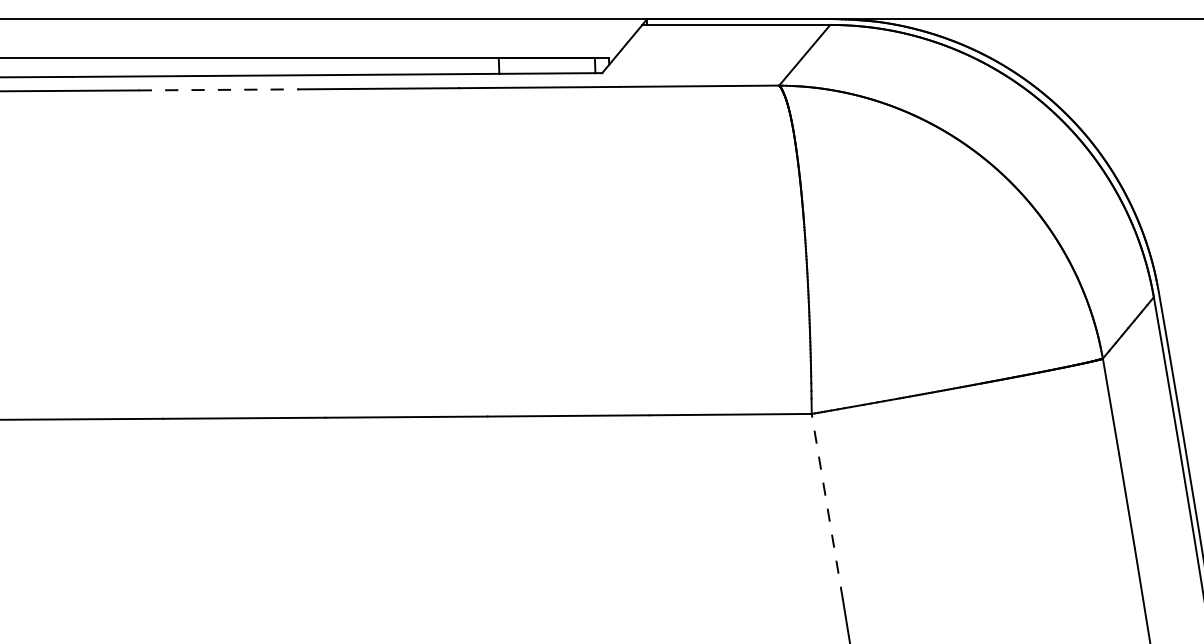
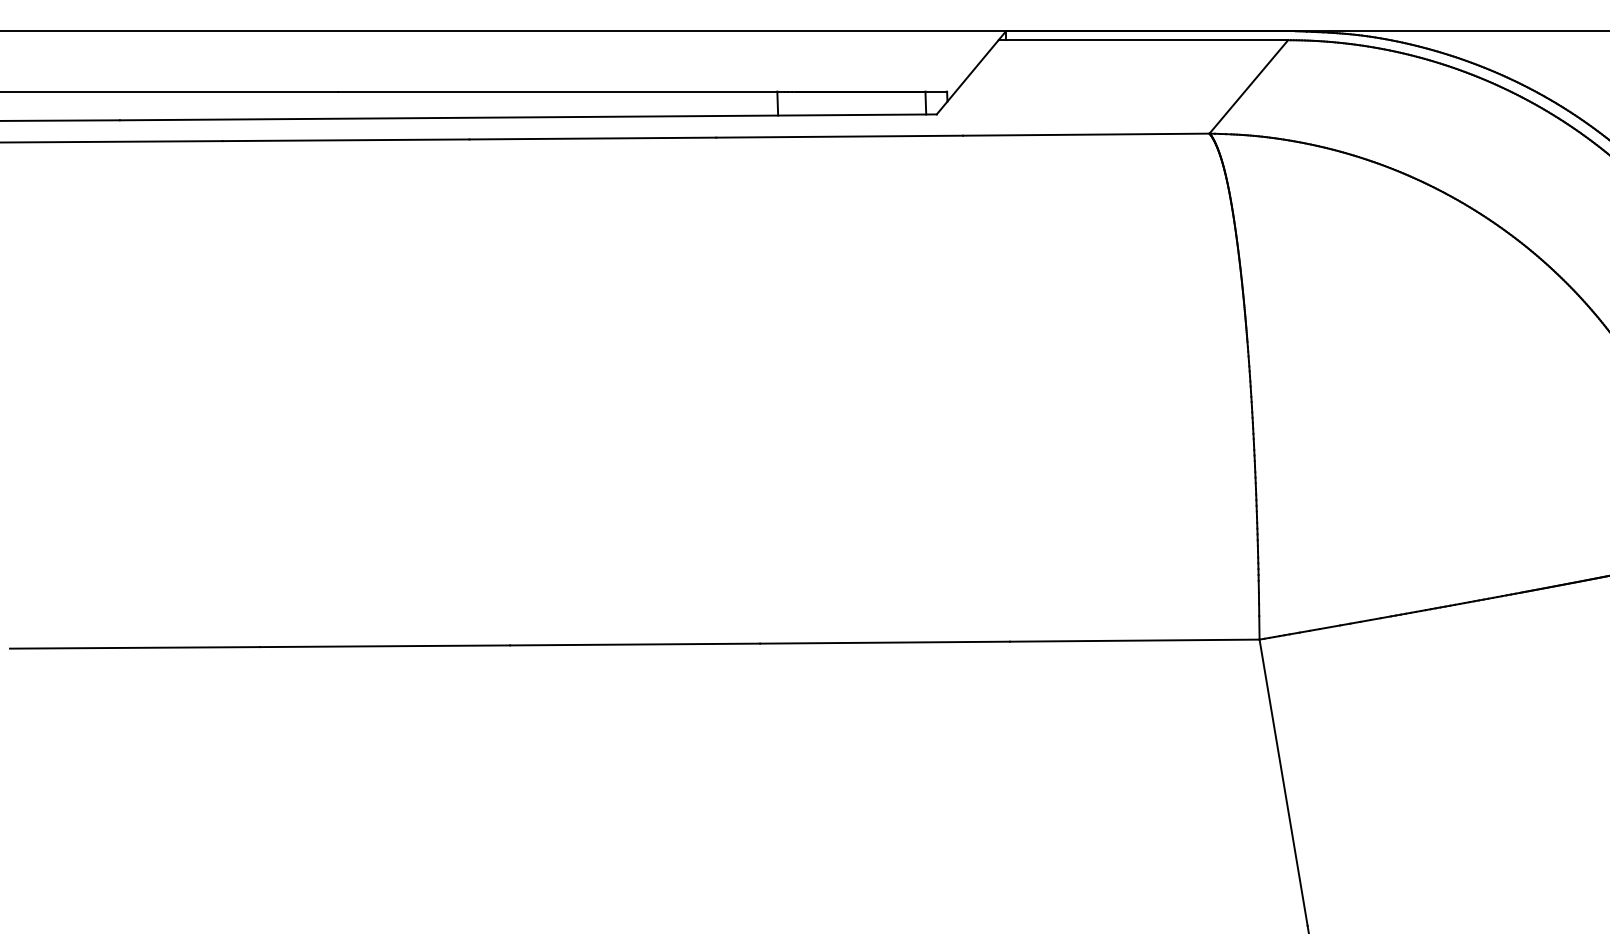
line: (219, 89) -> (346, 139), dashed -> solid
line: (827, 506) -> (1283, 782), dashed -> solid

